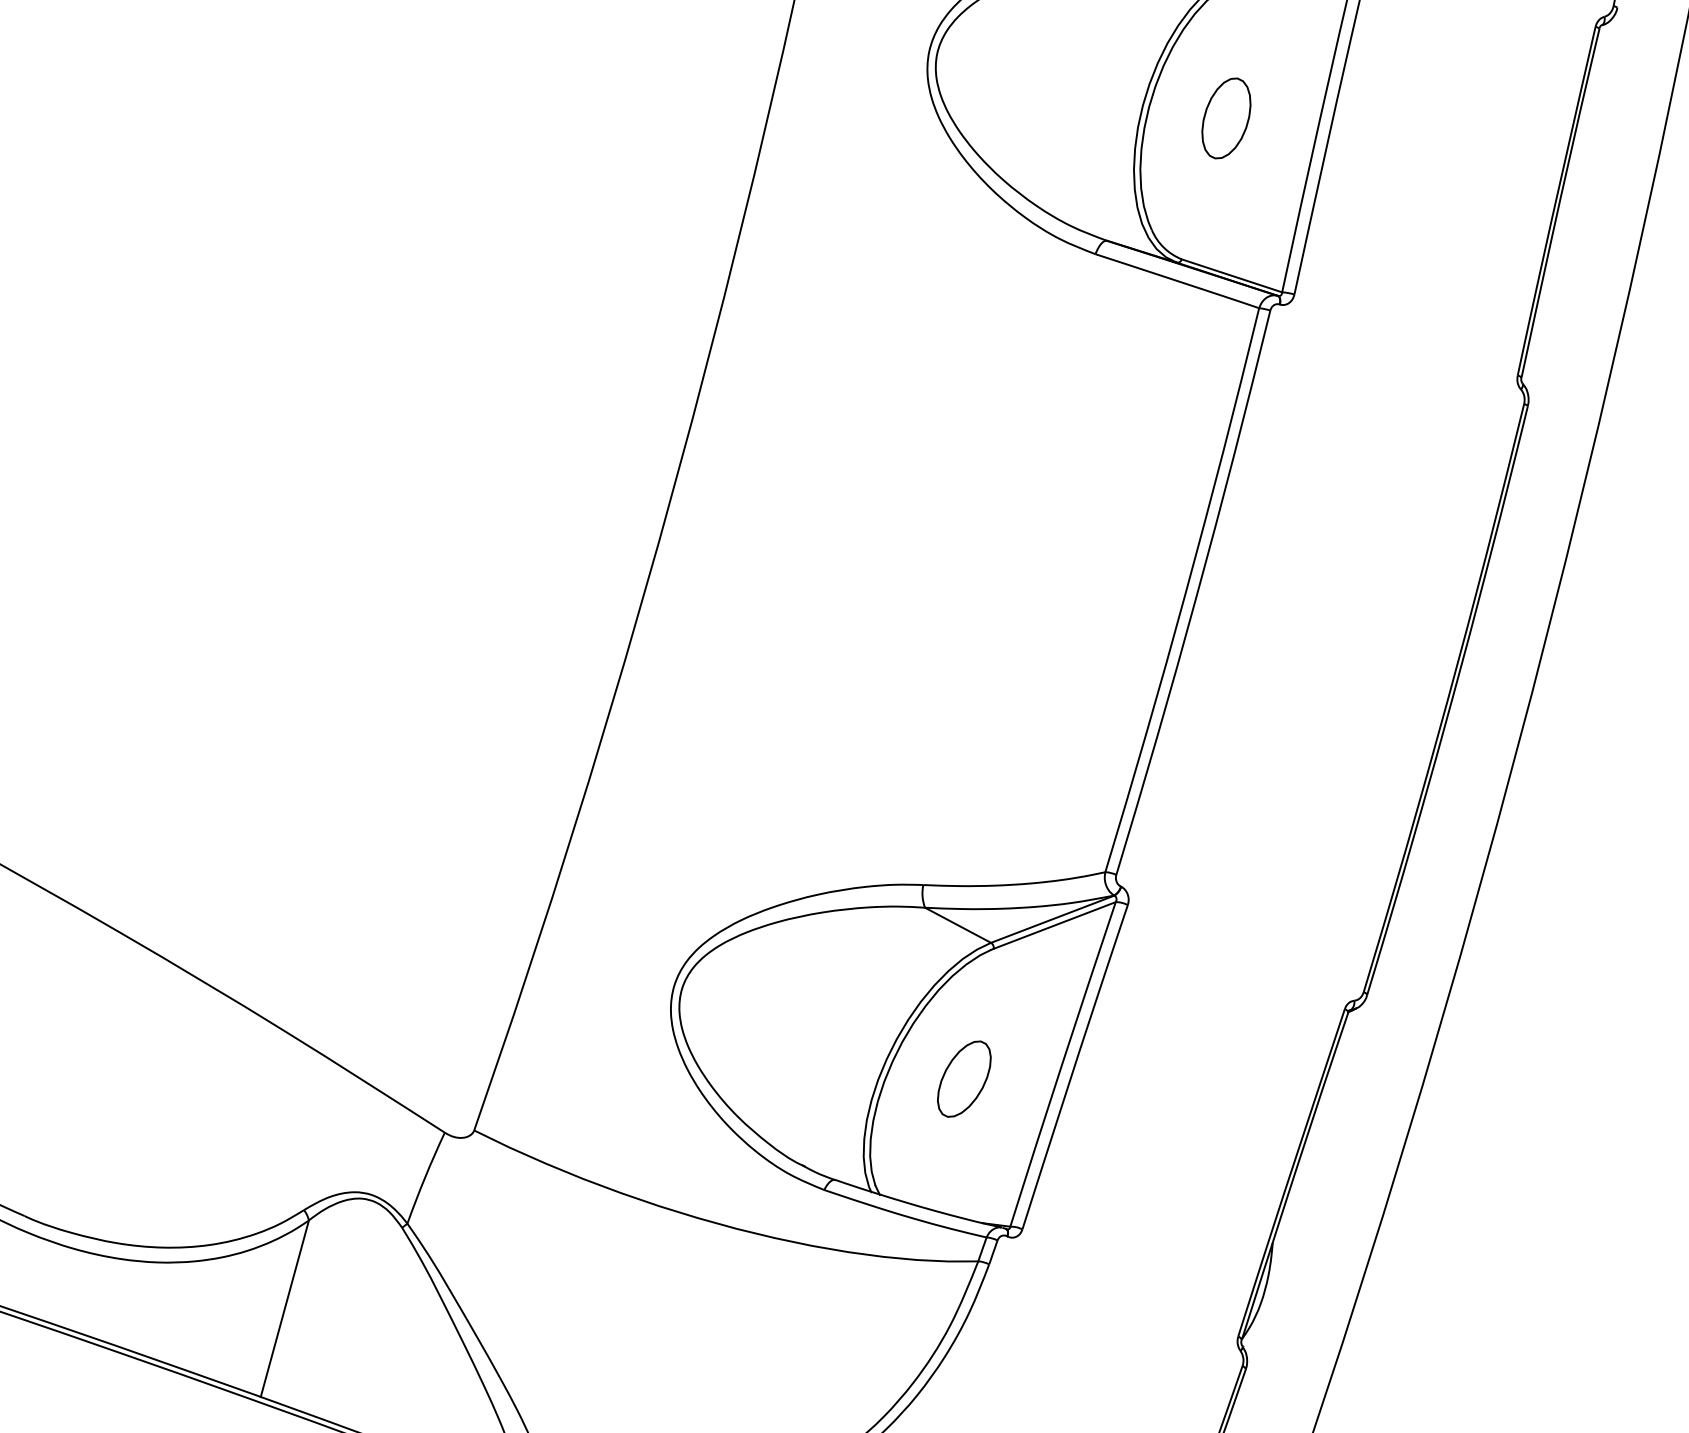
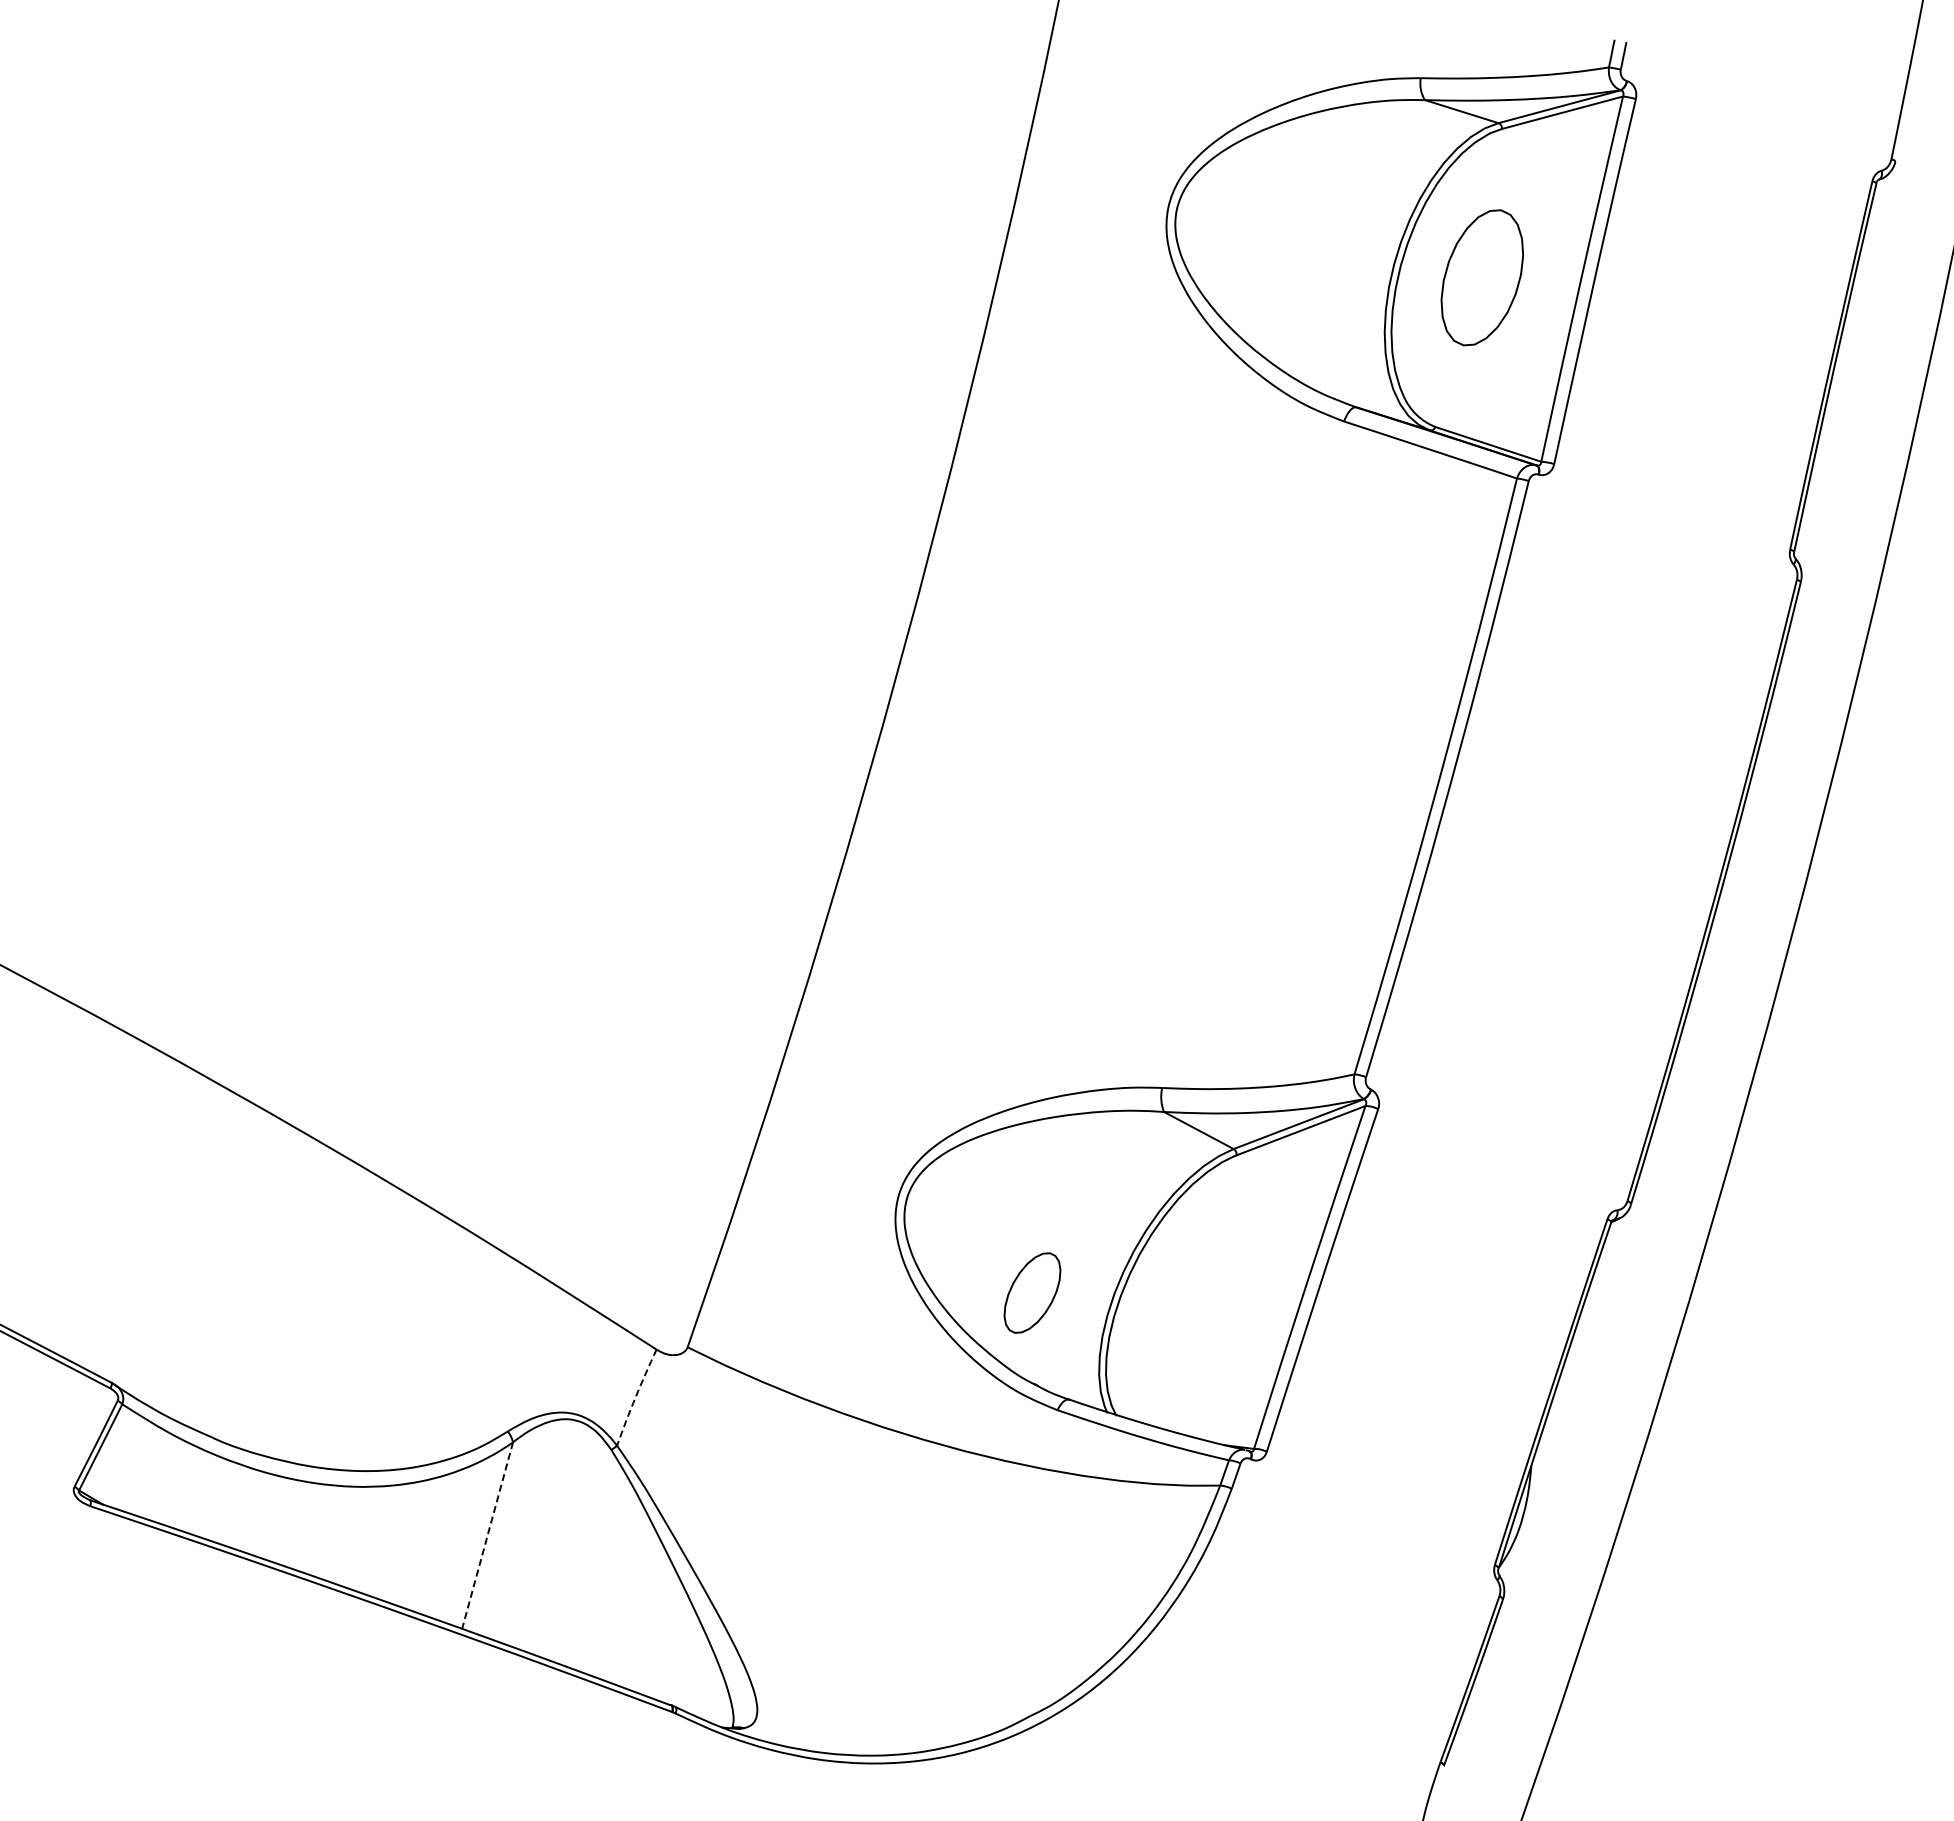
part: (1226, 118) -> (1482, 278), size x1.6
part: (964, 1078) -> (1032, 1292), moved
arc: (424, 1178) -> (635, 1397), solid -> dashed
line: (284, 1308) -> (487, 1535), solid -> dashed

